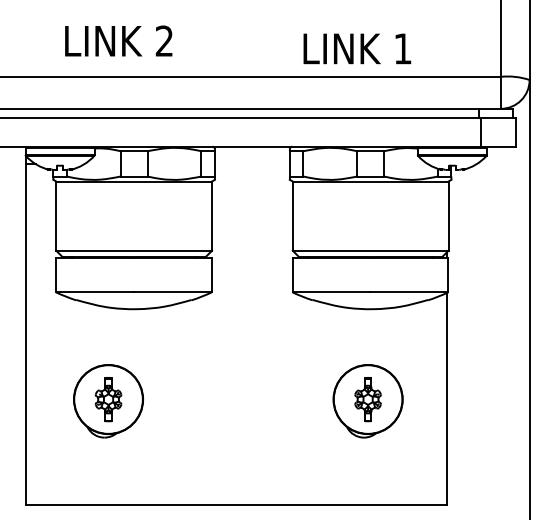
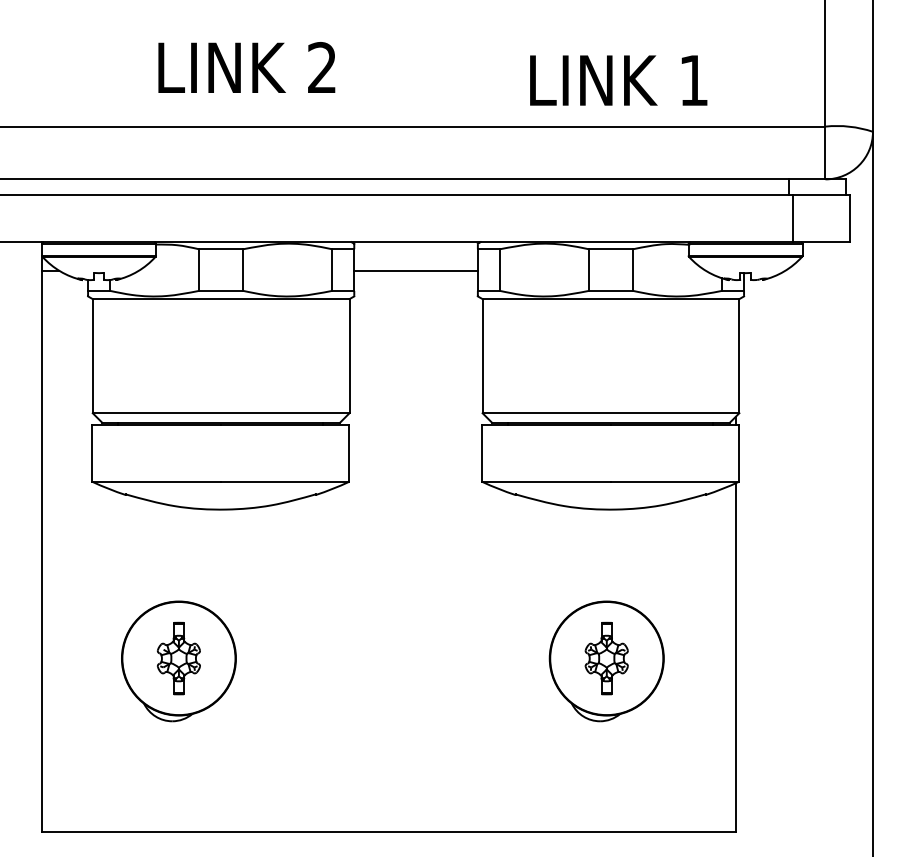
text: (118, 40) -> (246, 66), moved
text: (357, 48) -> (618, 79), moved
line: (251, 164) -> (414, 271), added

